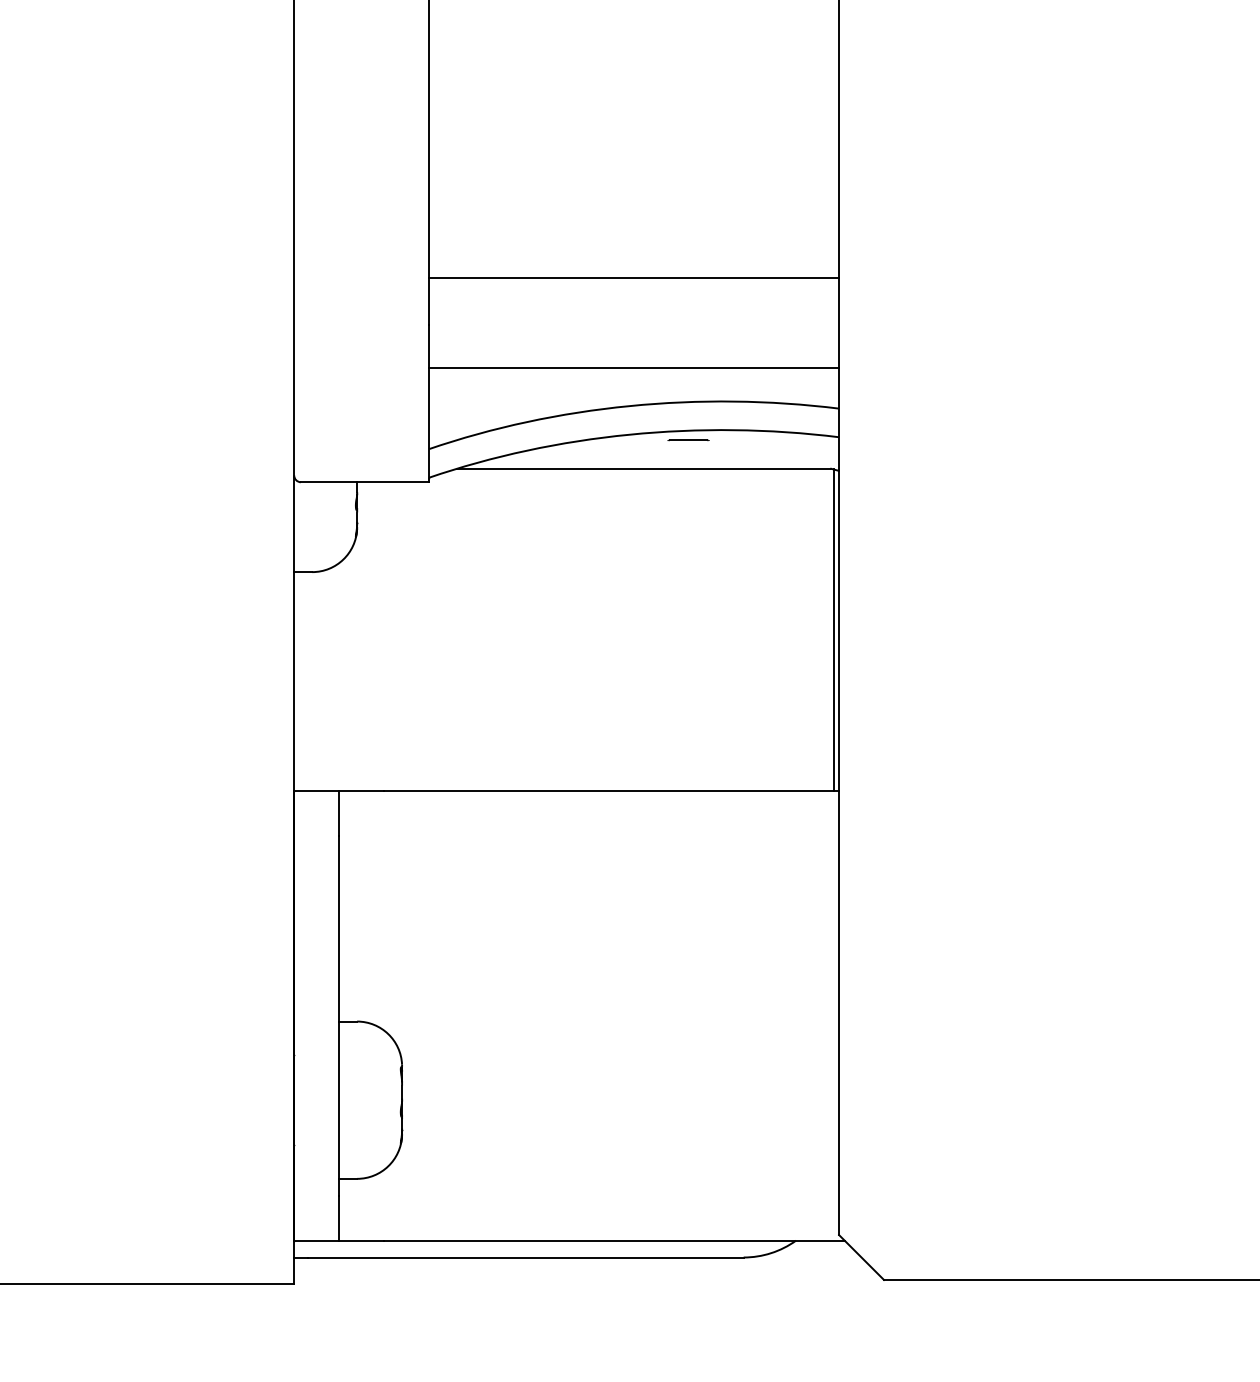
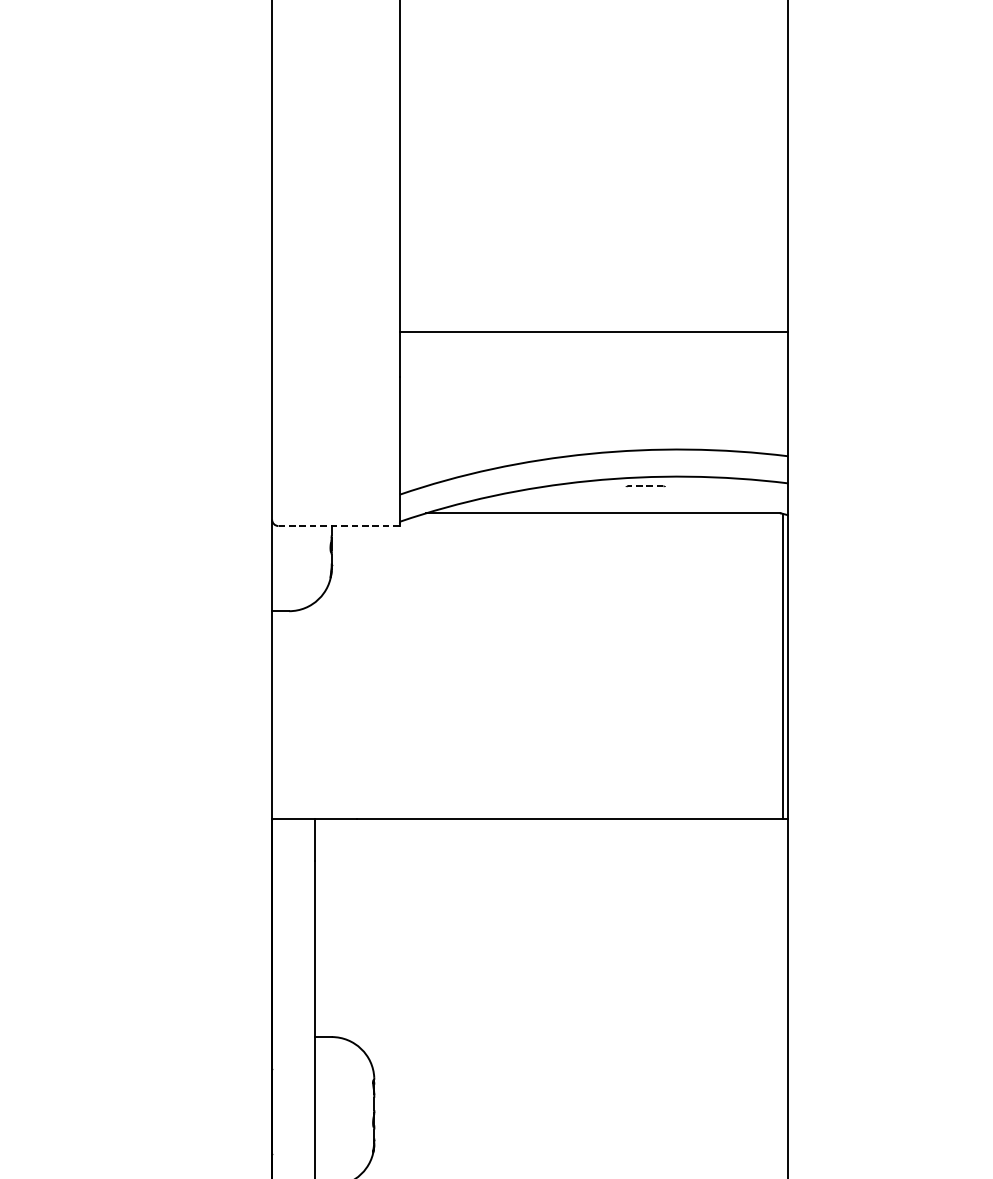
line: (634, 367) -> (594, 417), removed
line: (688, 440) -> (645, 486), solid -> dashed
line: (364, 482) -> (338, 526), solid -> dashed

